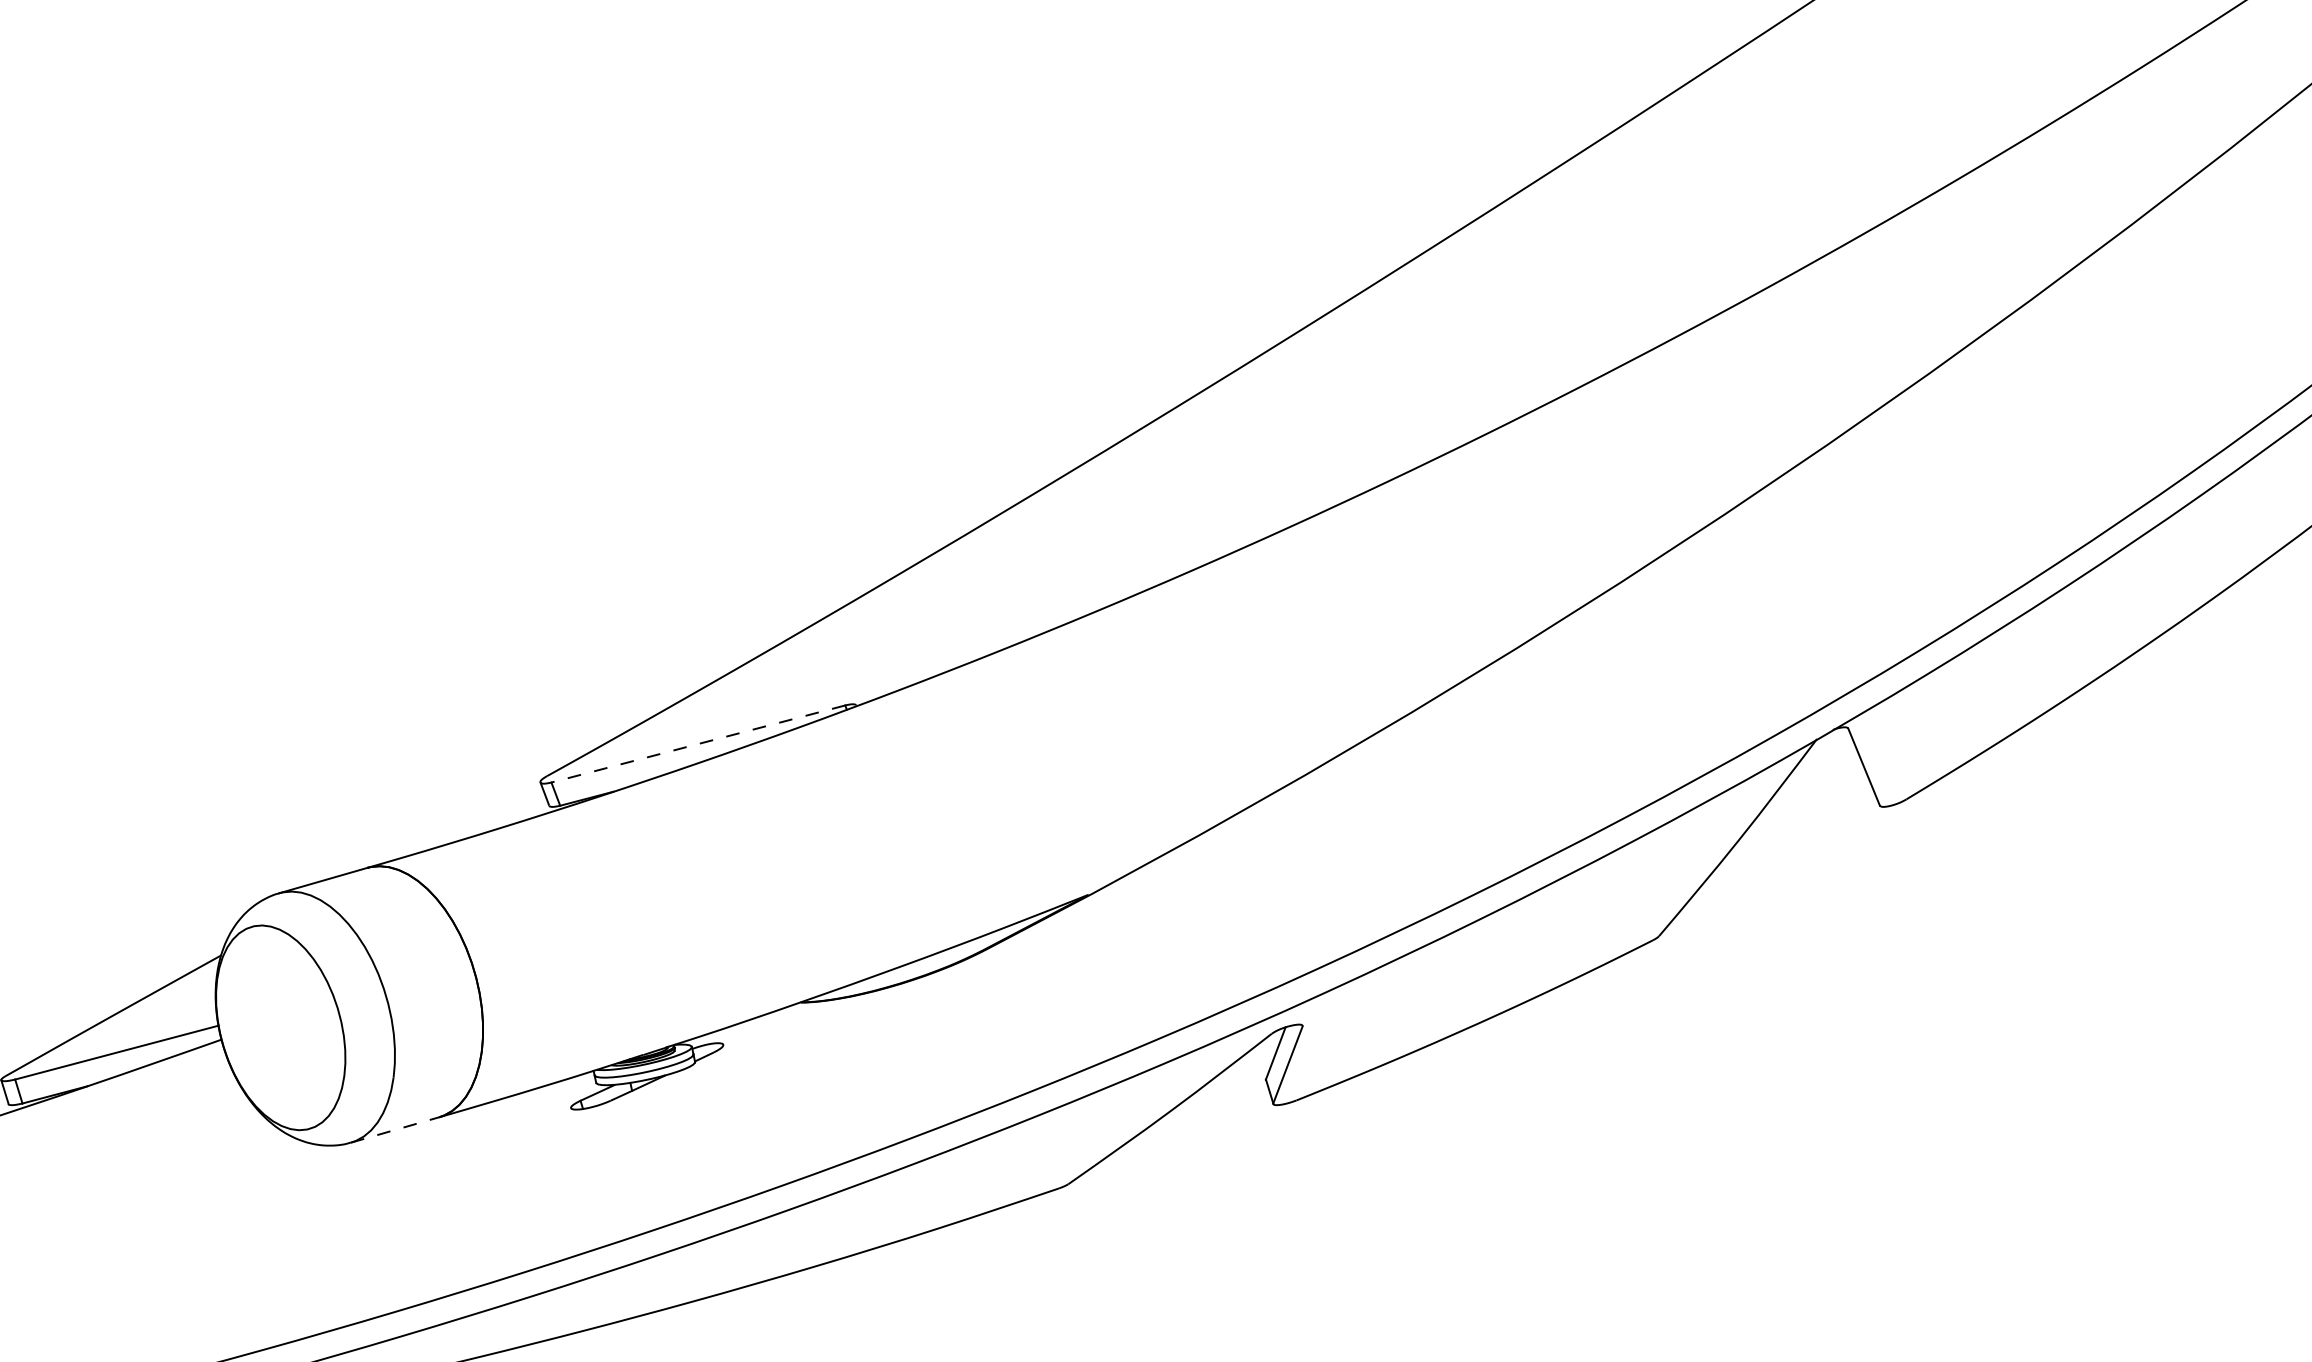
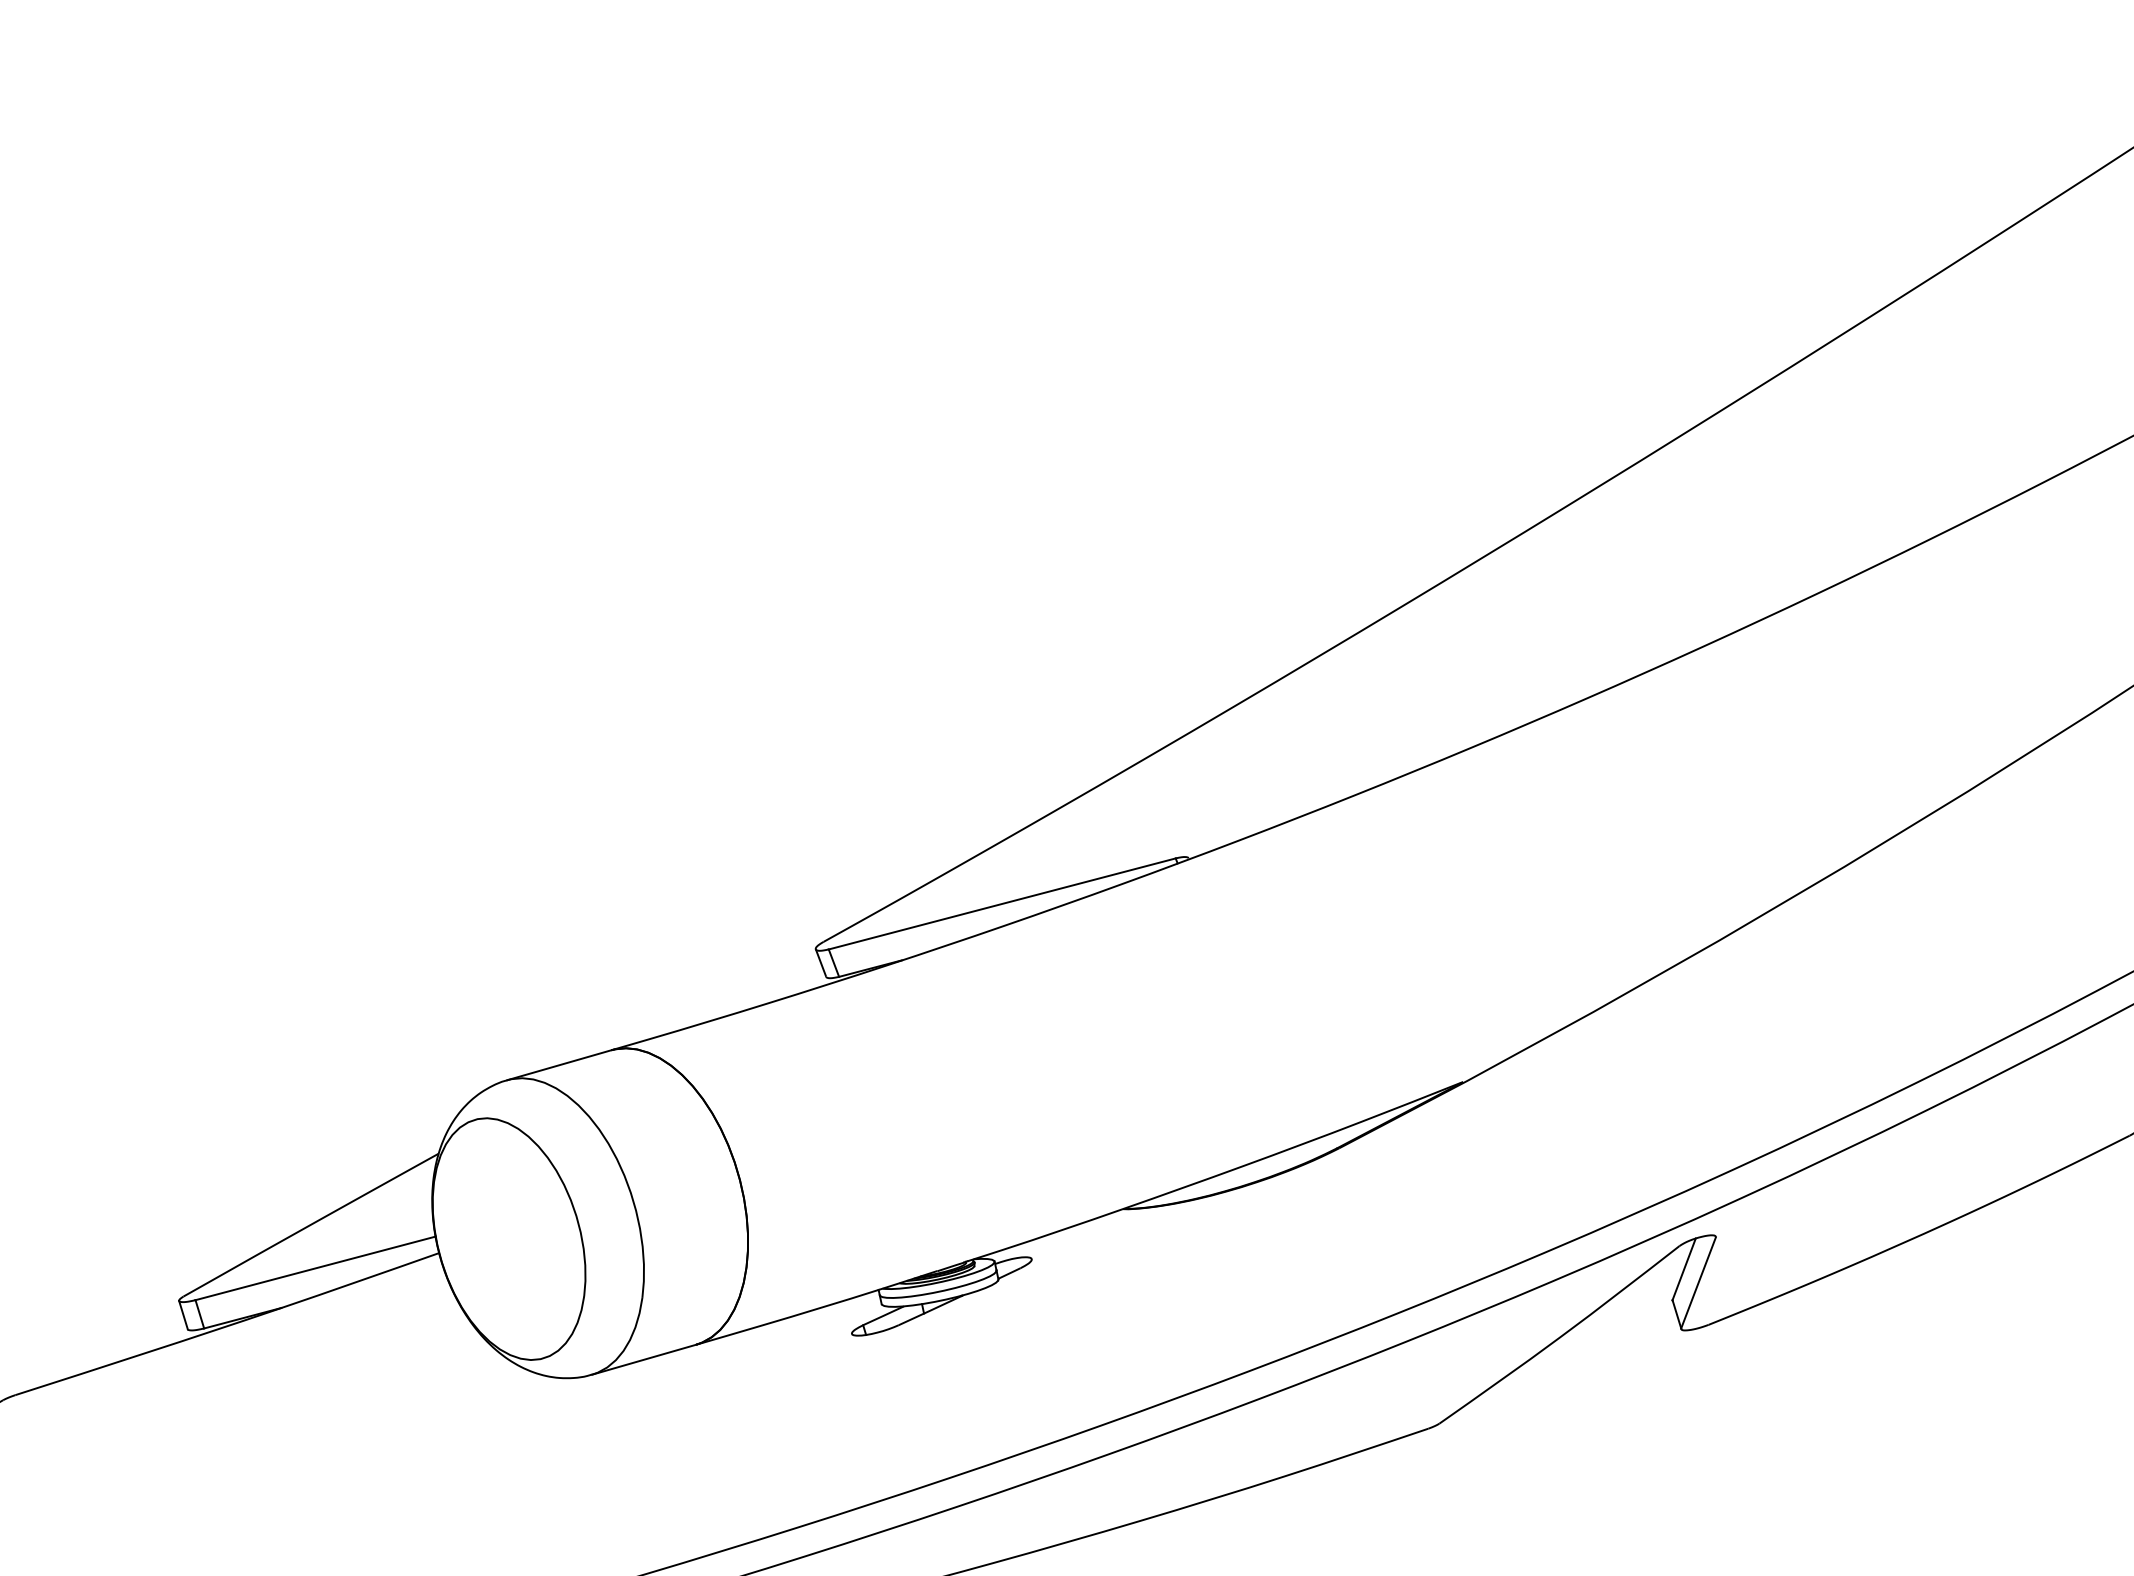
line: (698, 744) -> (1002, 904), dashed -> solid
line: (395, 1129) -> (644, 1359), dashed -> solid

